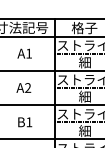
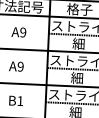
text: (29, 53) -> (23, 32), A1 -> A9
text: (28, 87) -> (21, 66), A2 -> A9

